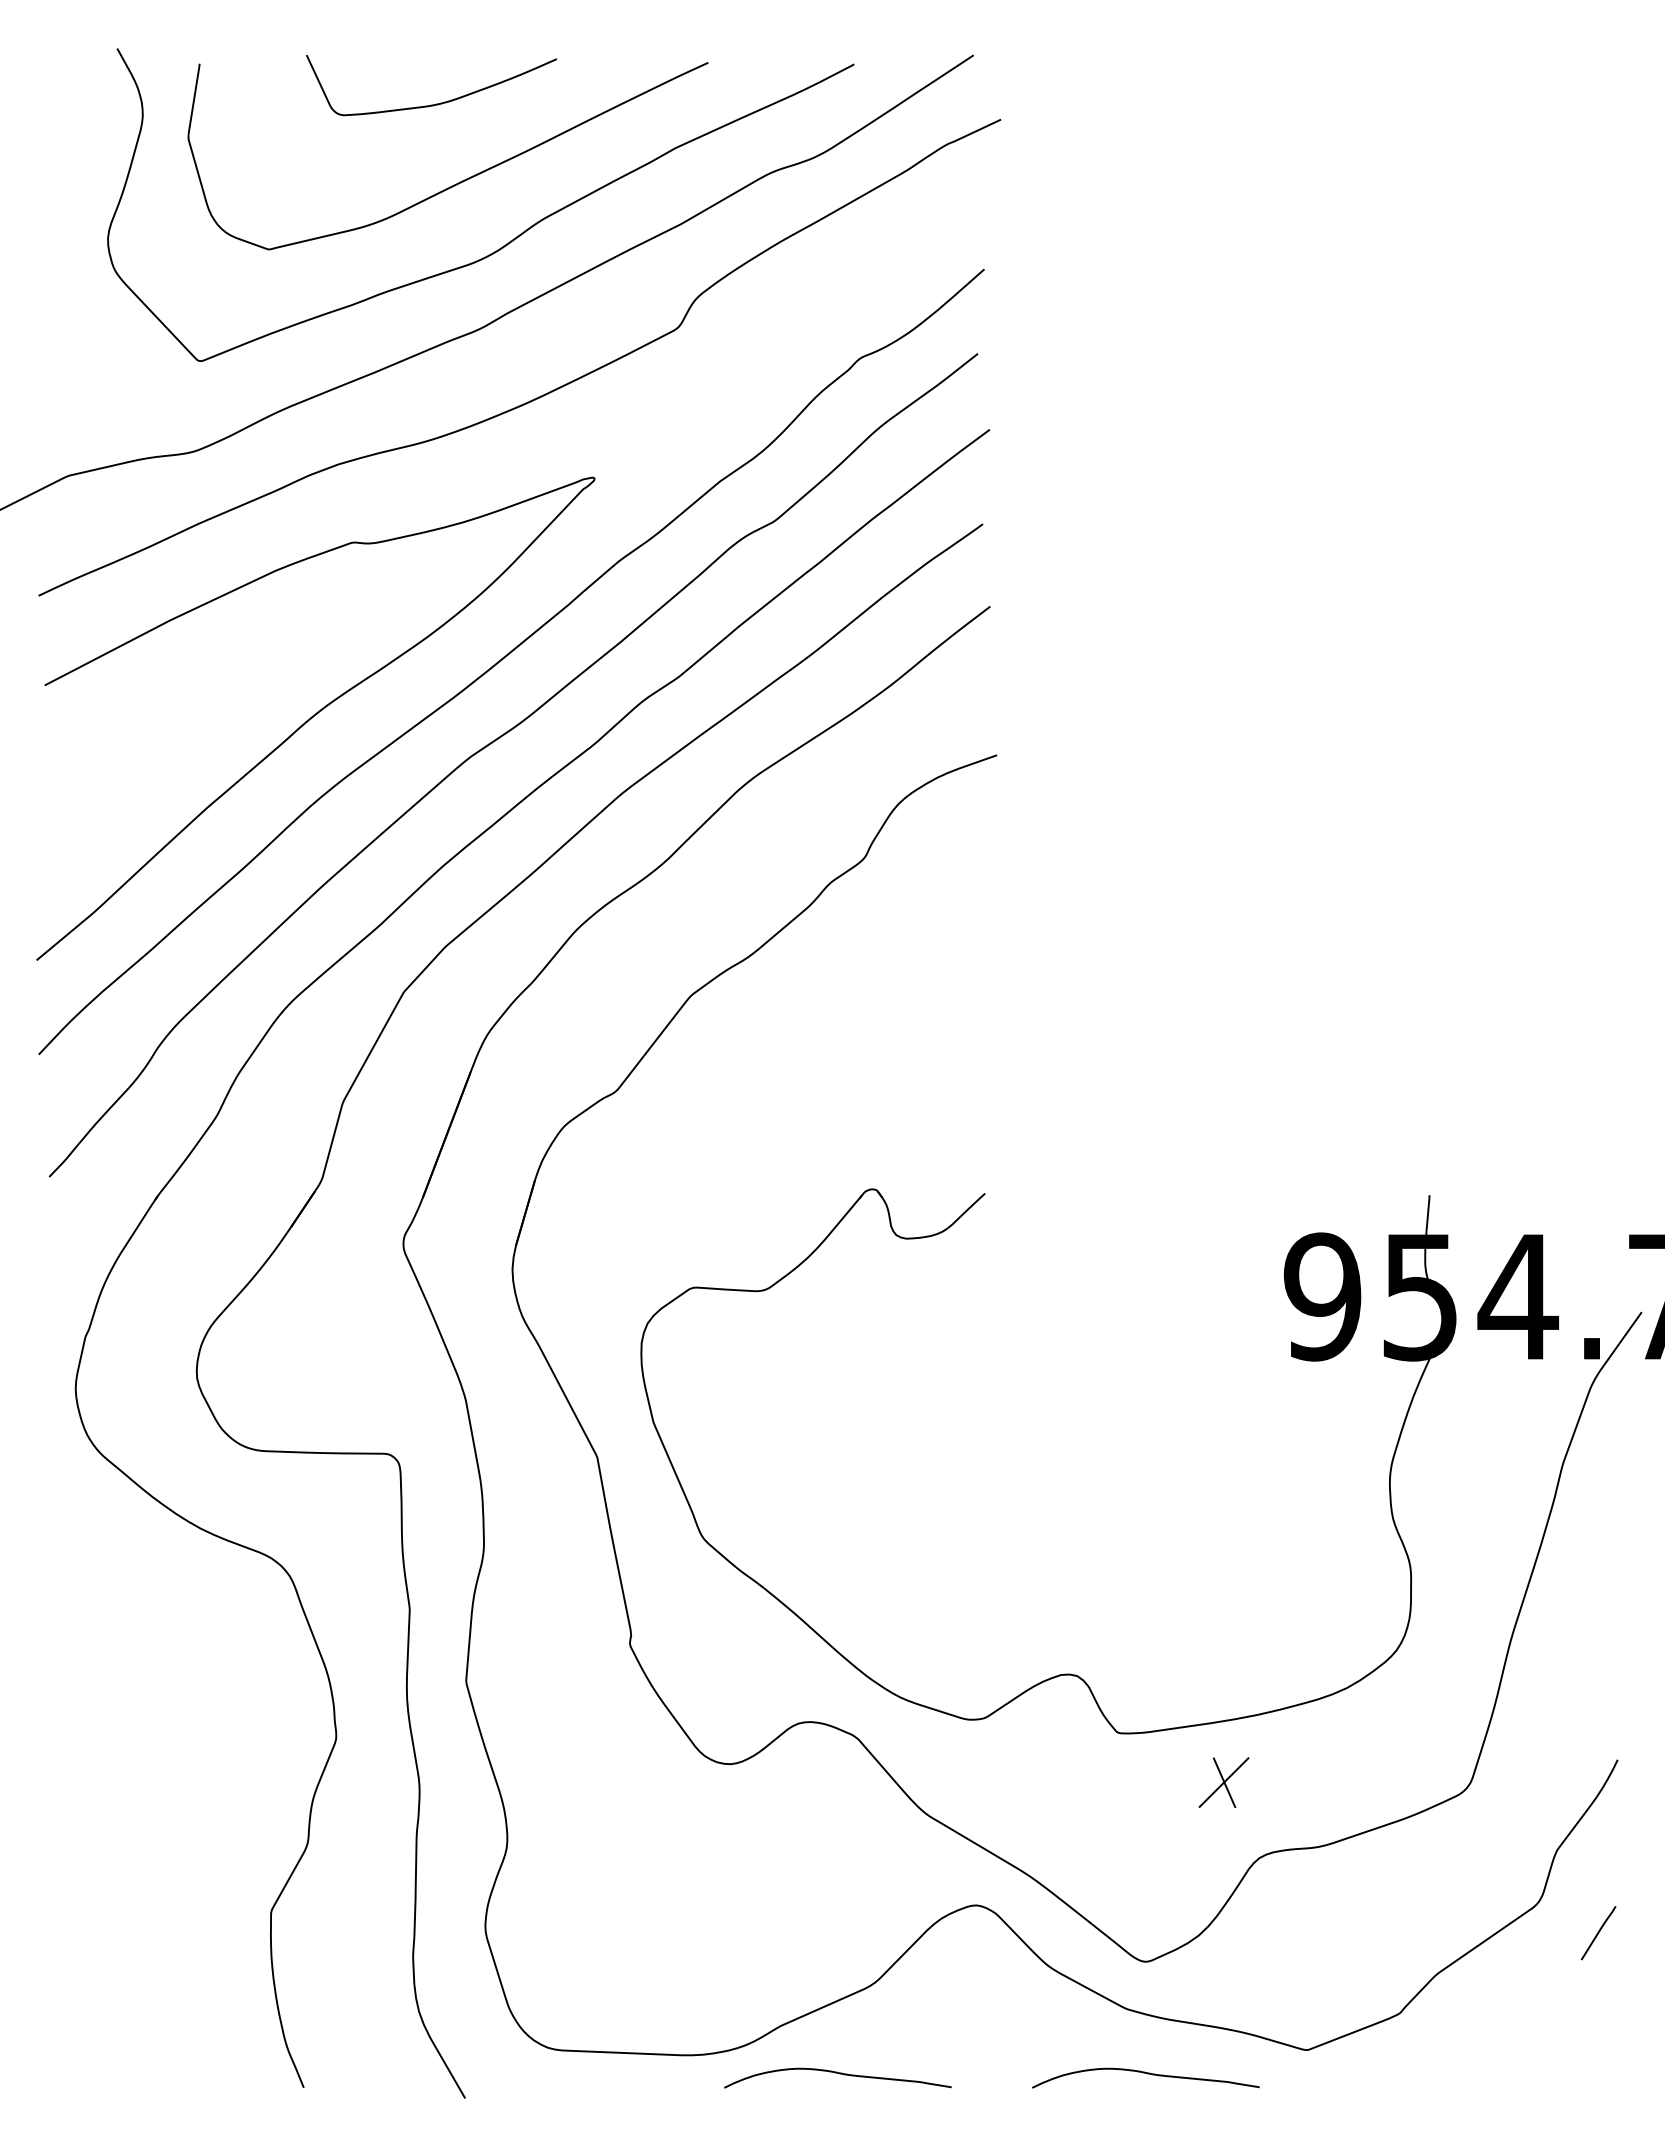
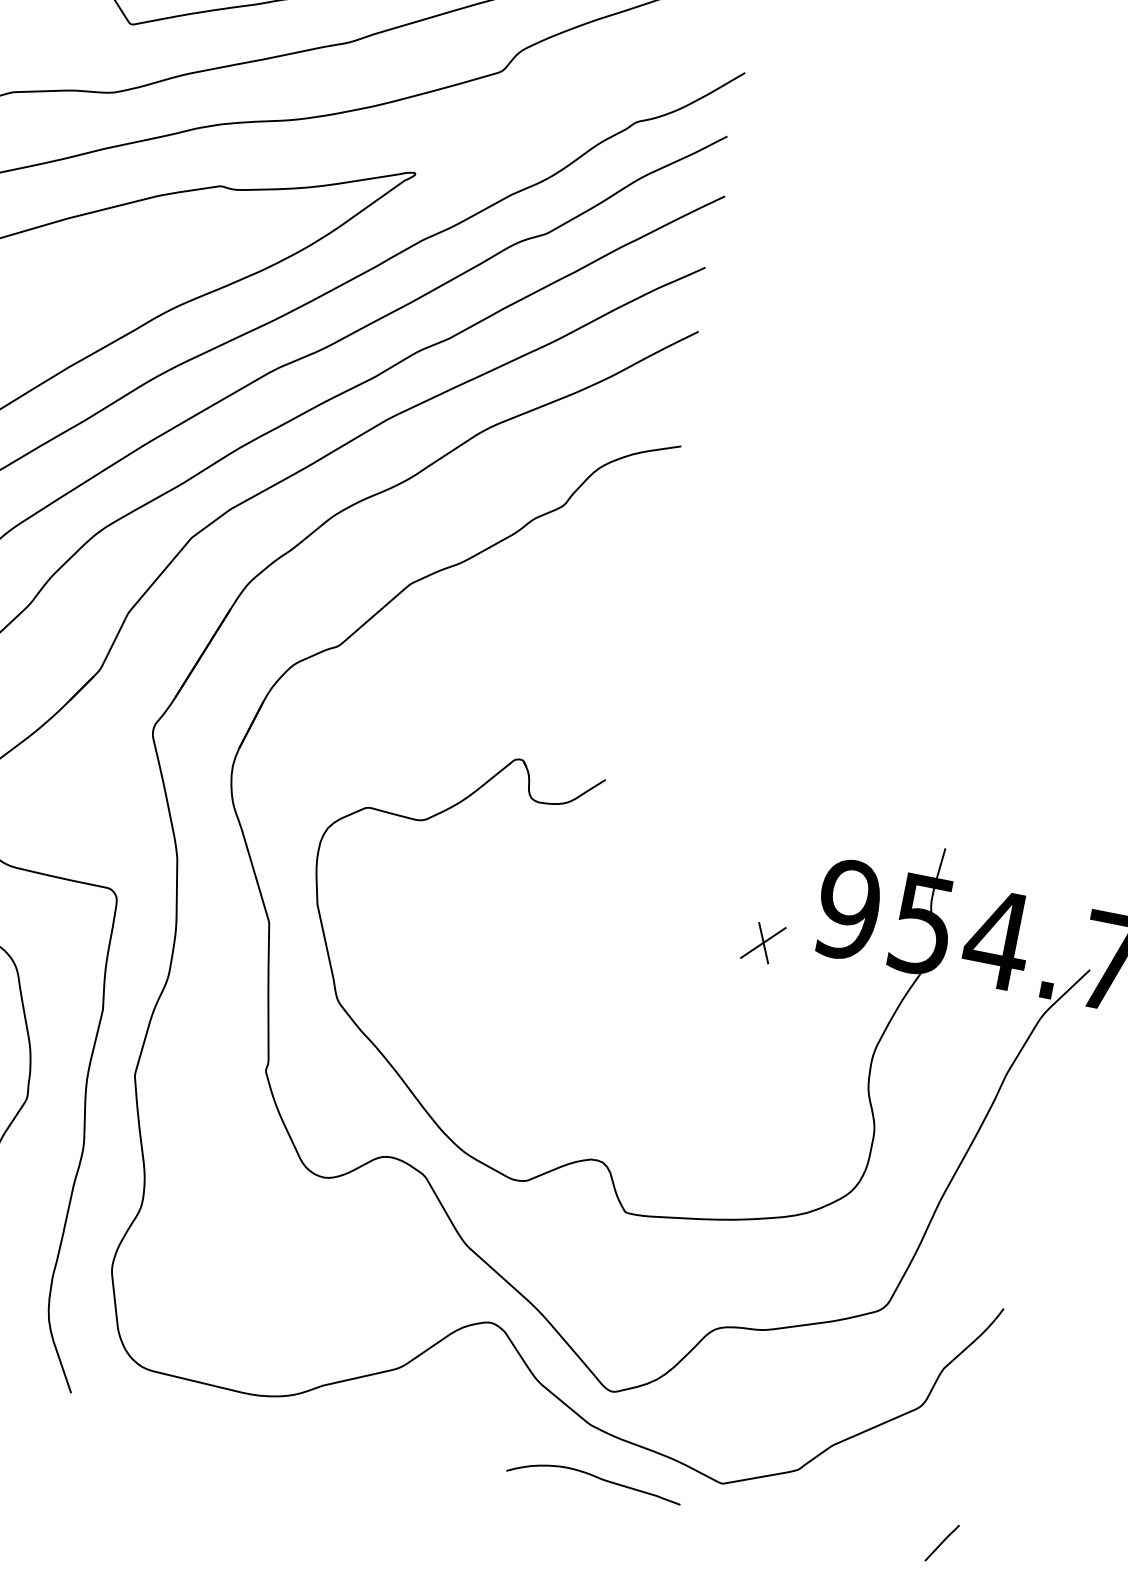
part: (1223, 1782) -> (762, 942), moved
line: (1598, 1933) -> (942, 1543), moved
curve: (839, 2074) -> (361, 1431), removed

